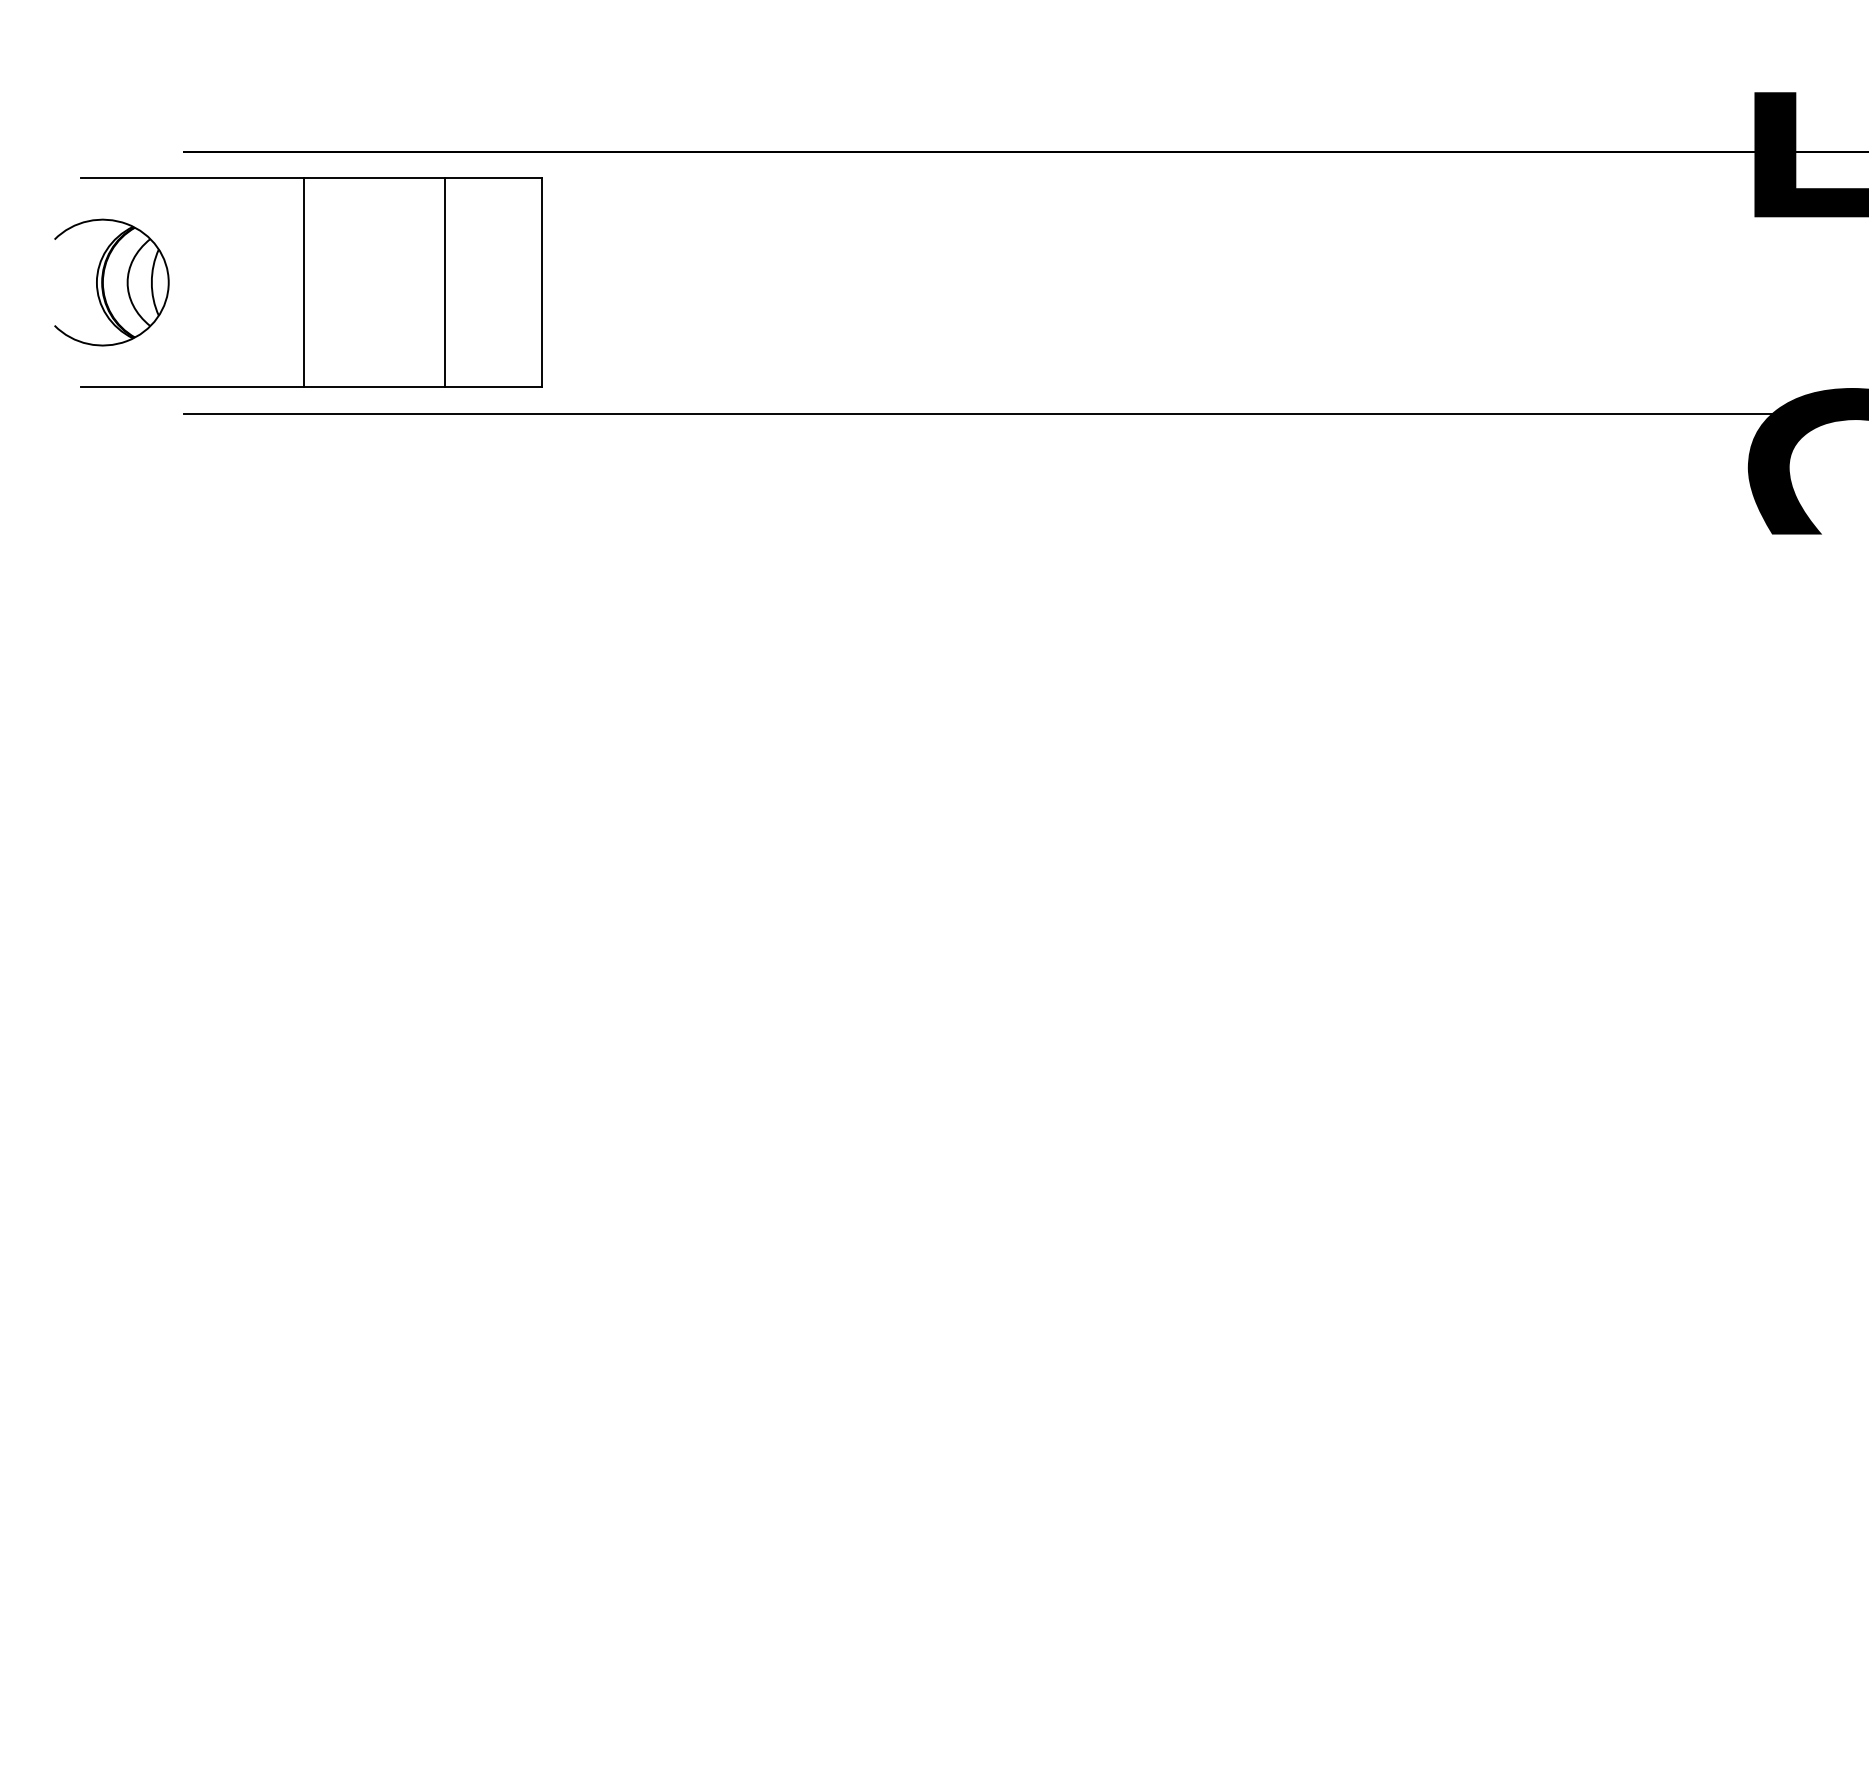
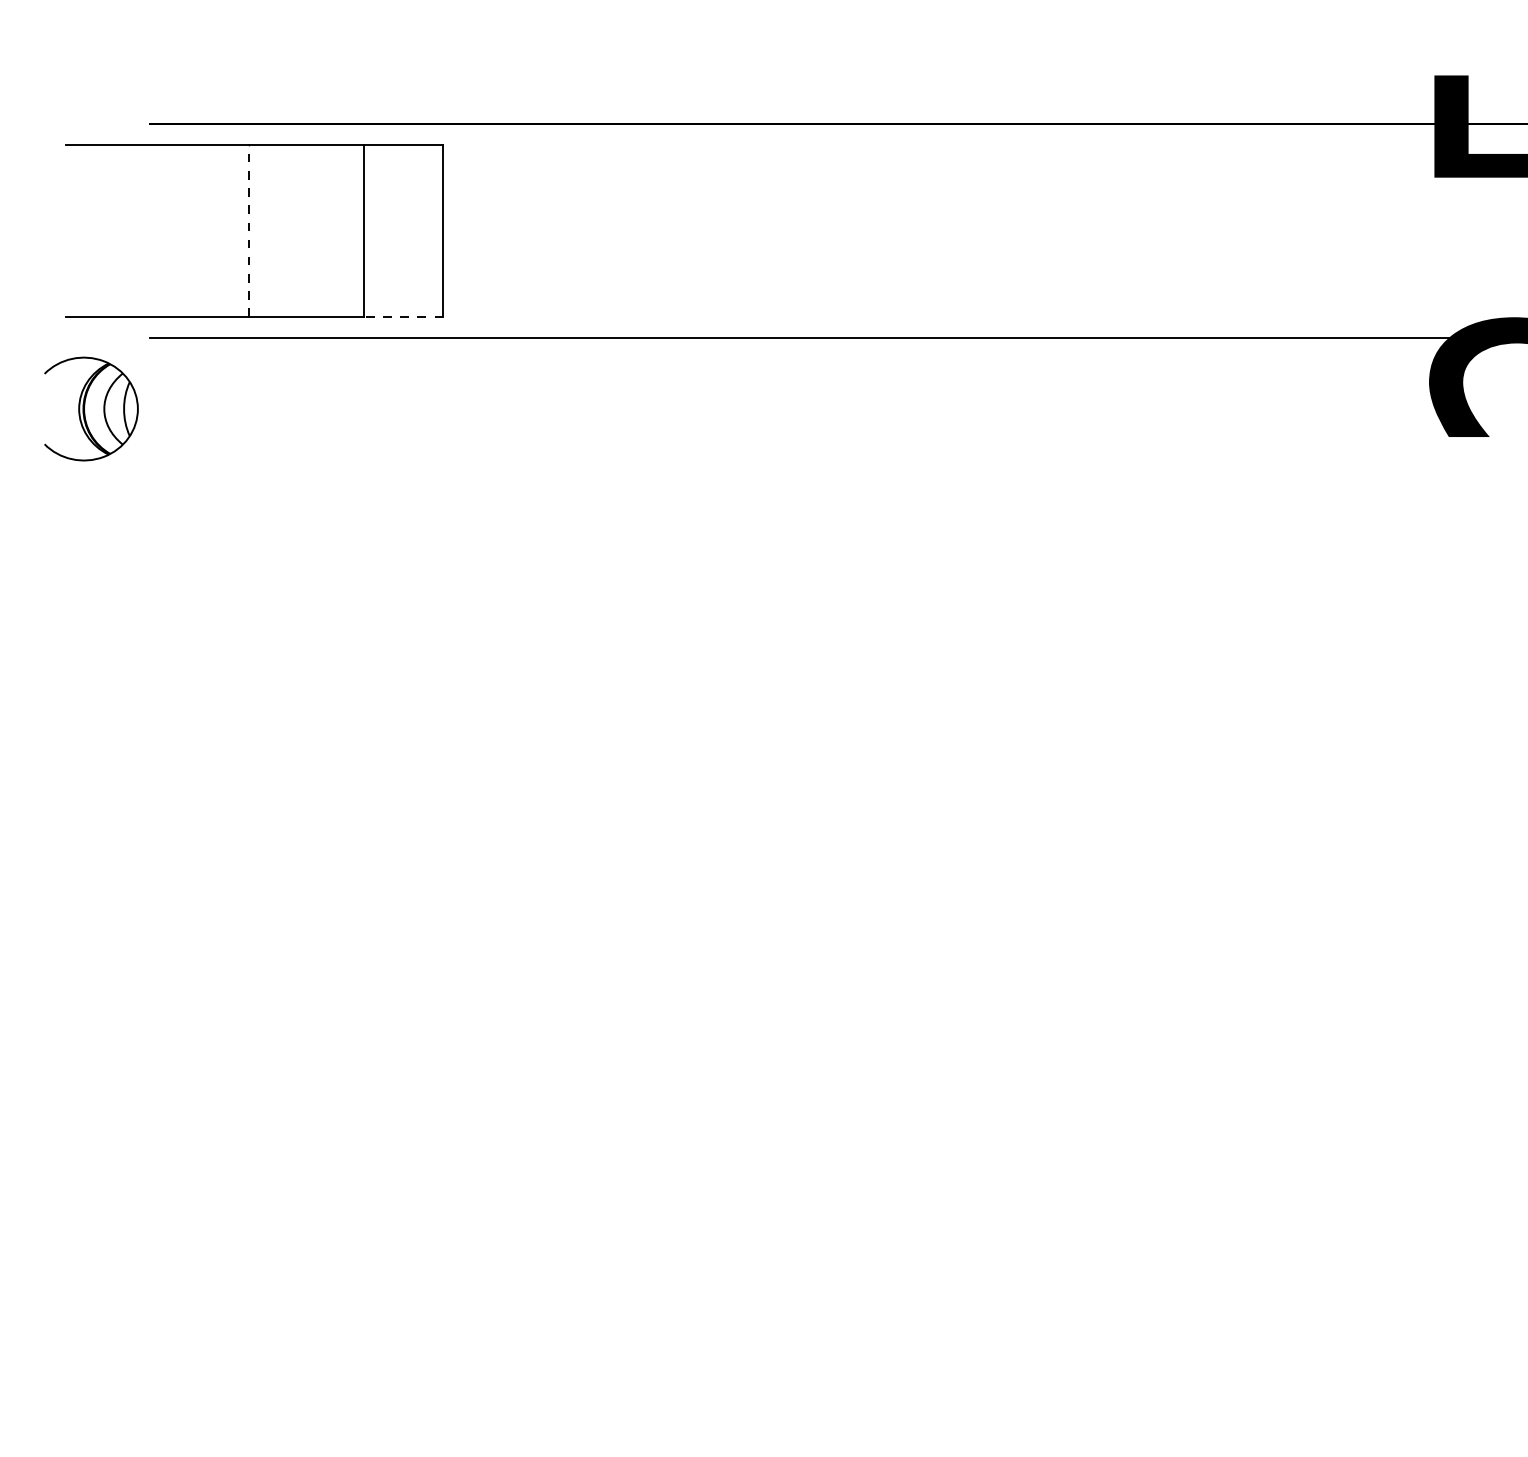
part: (111, 281) -> (91, 408), moved
line: (303, 283) -> (248, 231), solid -> dashed
line: (493, 387) -> (403, 316), solid -> dashed

